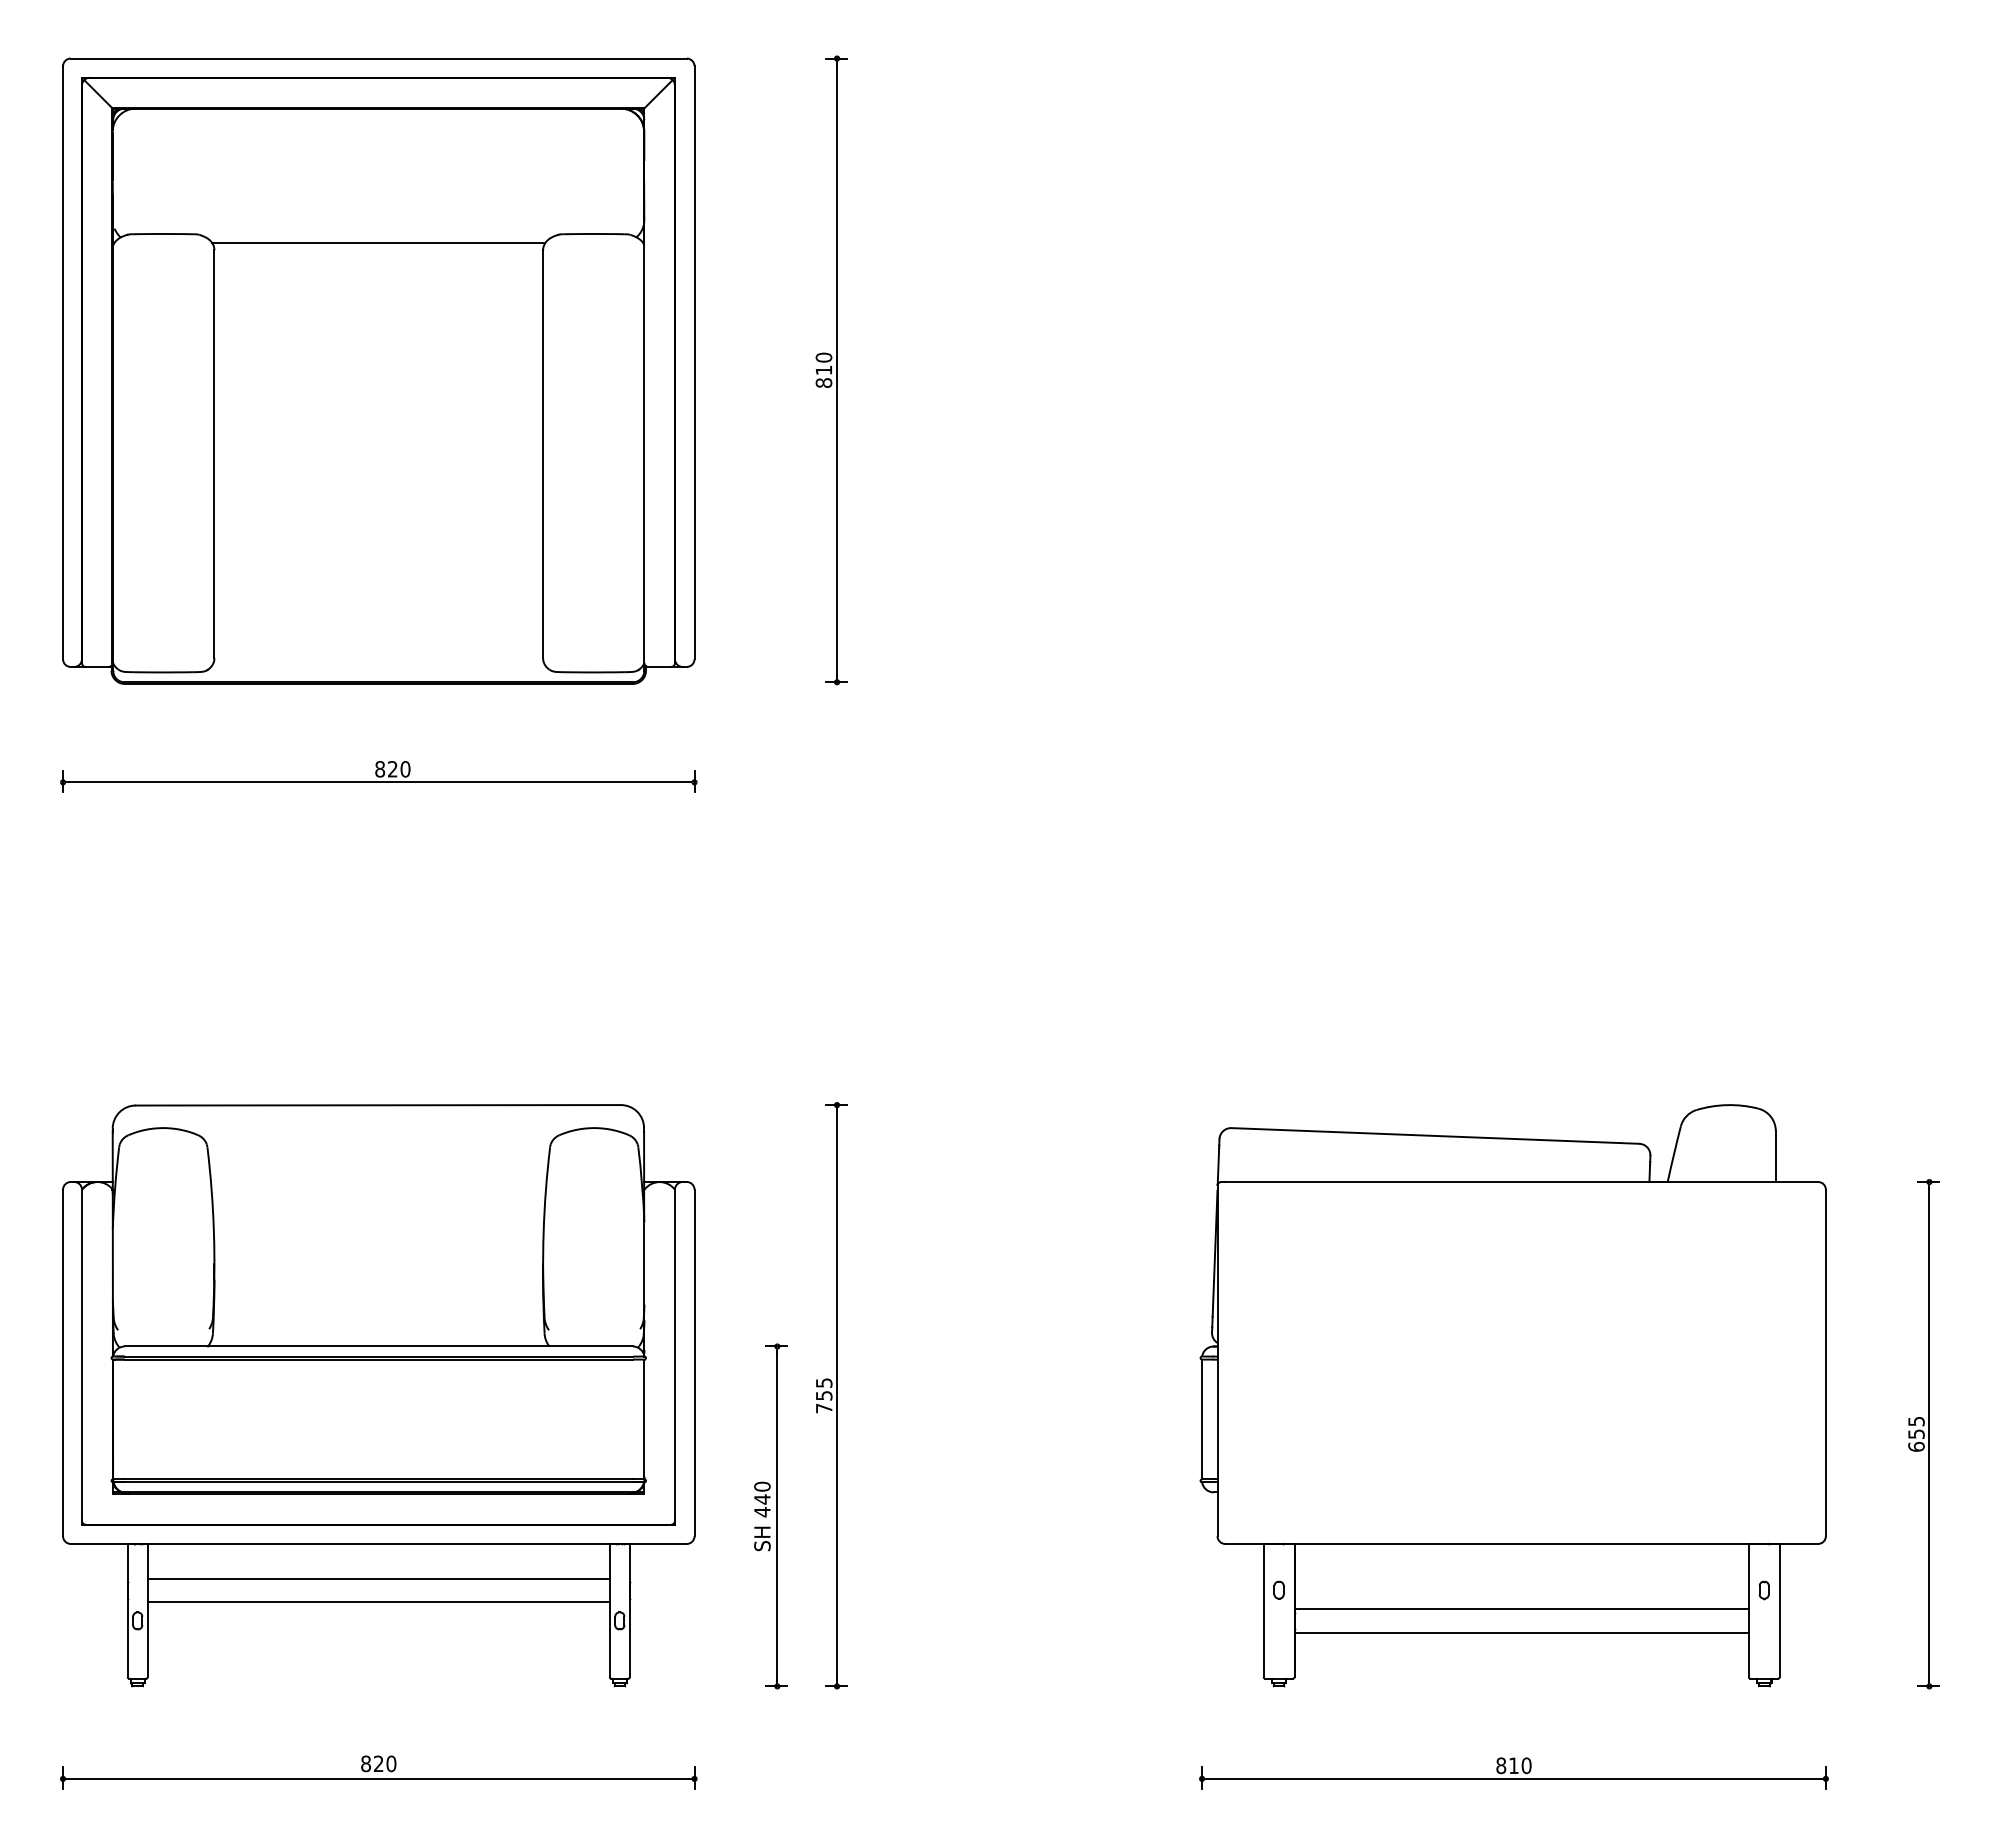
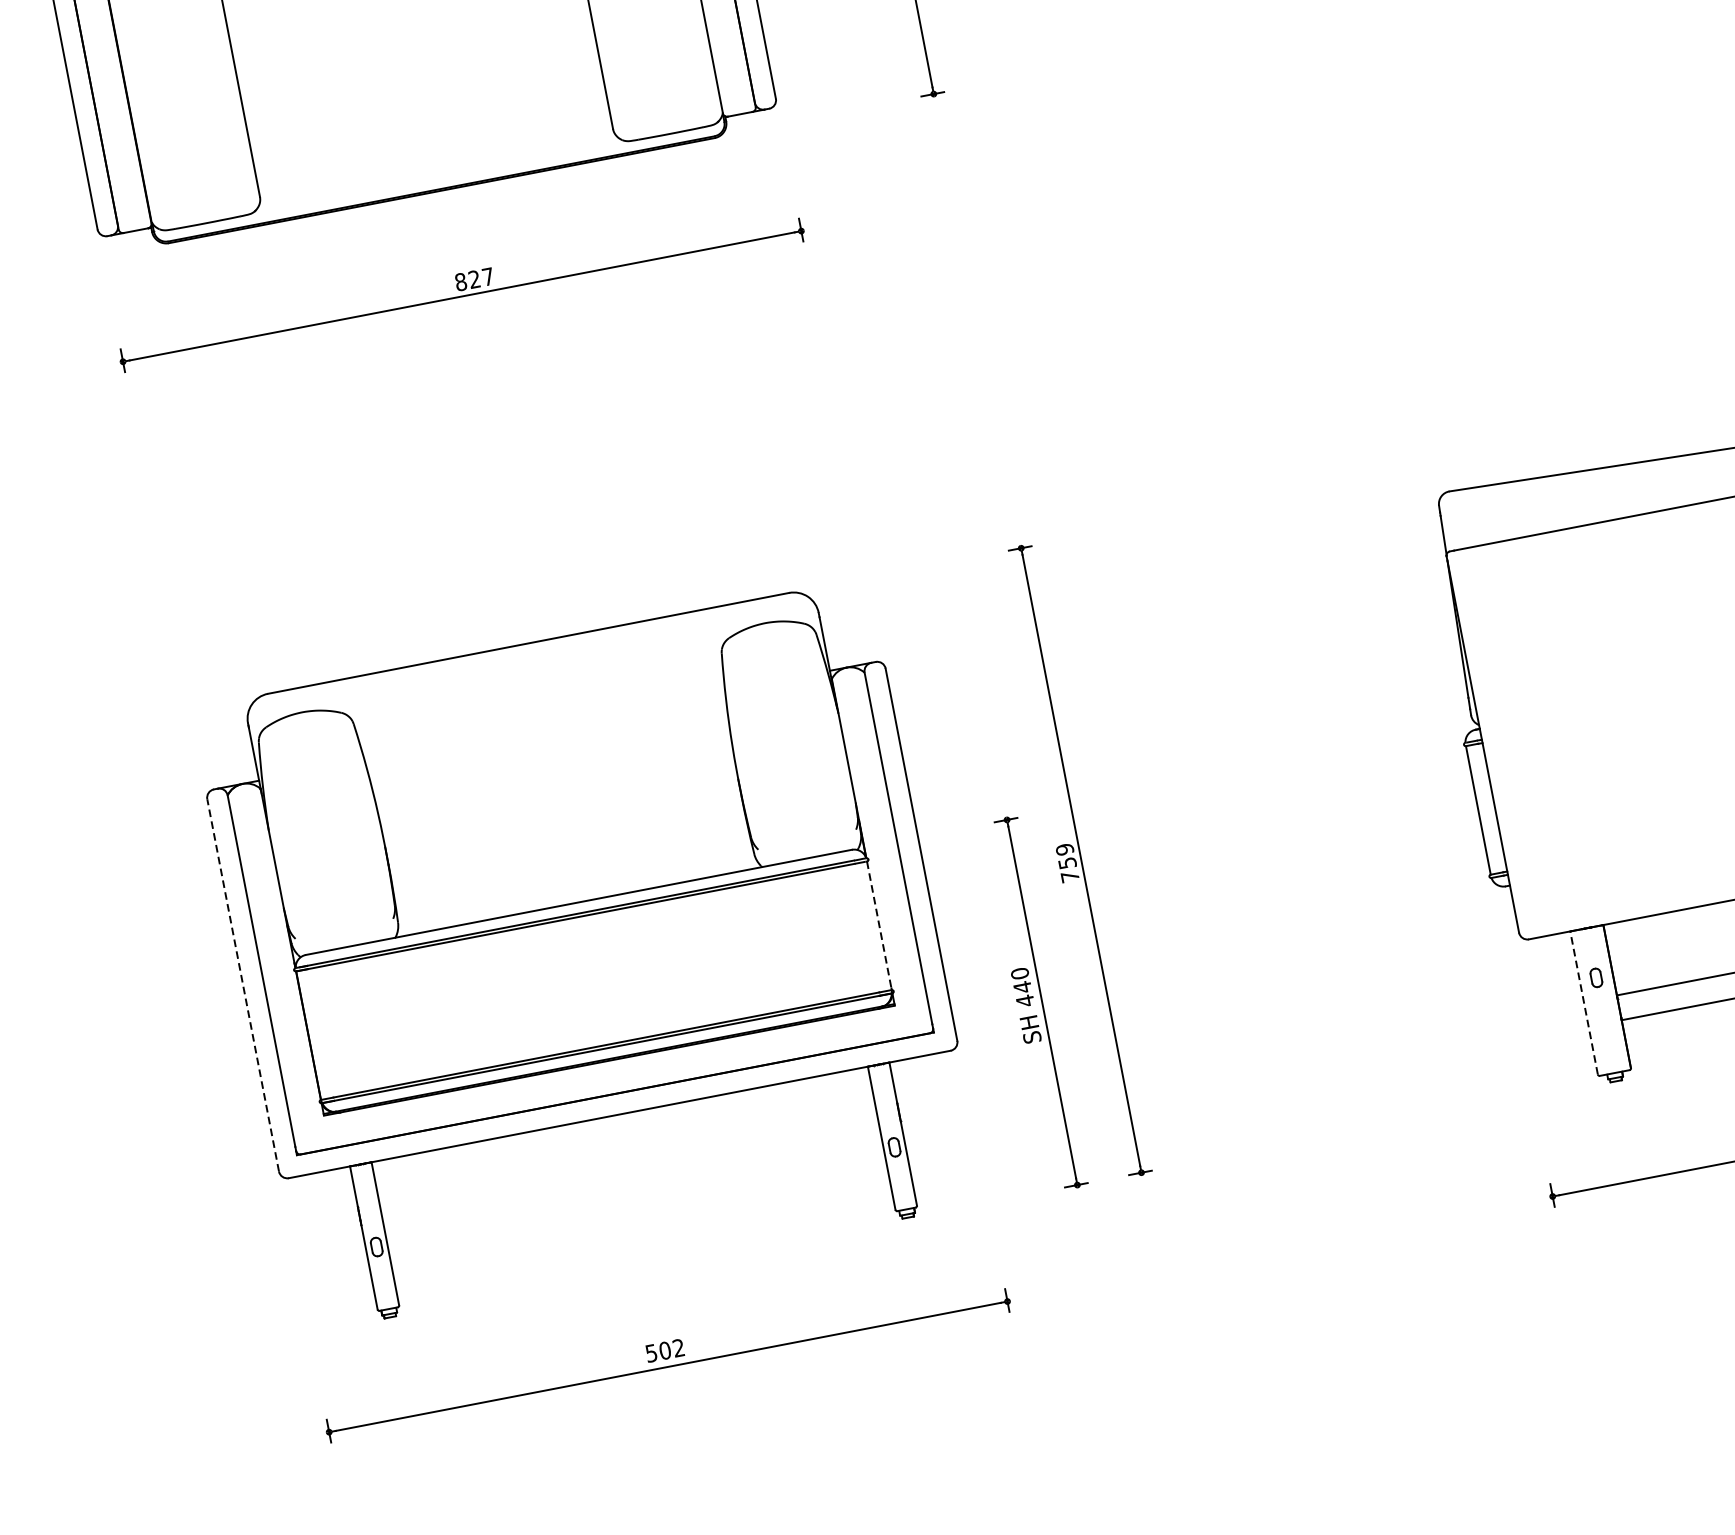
text: (405, 769) -> (488, 277), 820 -> 827
line: (63, 1362) -> (243, 984), solid -> dashed
text: (823, 1383) -> (1064, 850), 755 -> 759
line: (644, 1419) -> (879, 925), solid -> dashed
line: (378, 1578) -> (626, 1151), removed
line: (378, 1601) -> (631, 1176), removed
line: (1263, 1610) -> (1583, 1002), solid -> dashed
text: (378, 1763) -> (664, 1350), 820 -> 502

